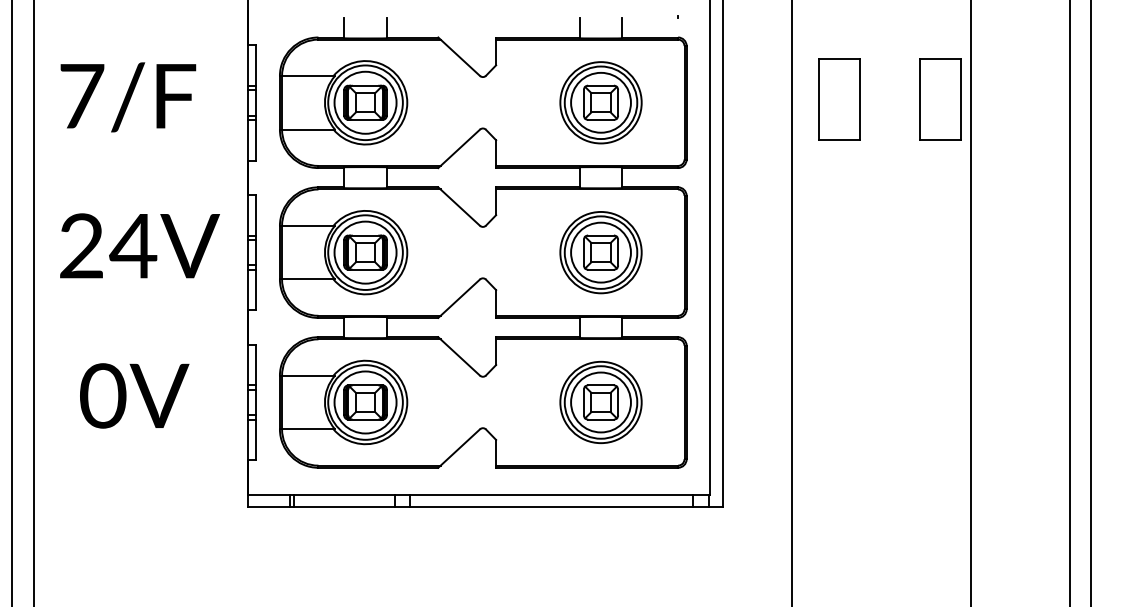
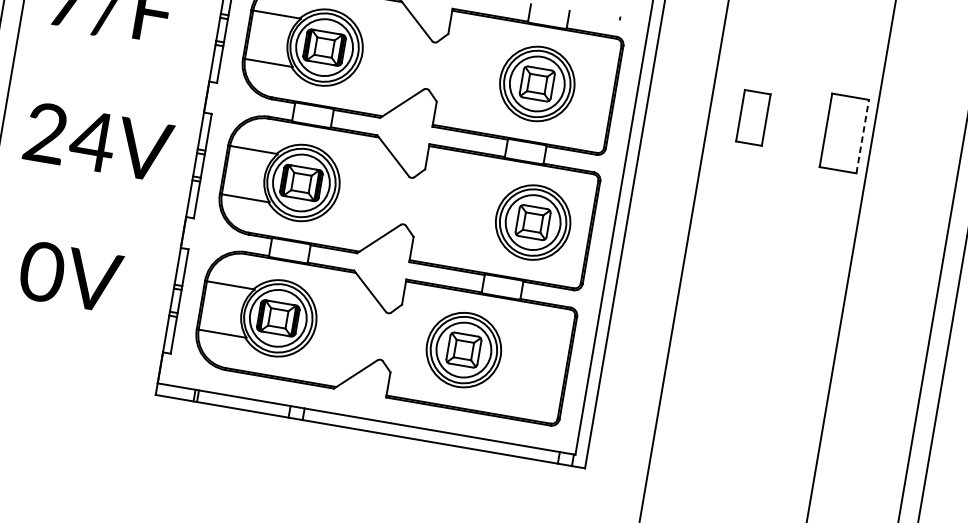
part: (839, 99) -> (753, 117), size x0.7
line: (960, 99) -> (862, 136), solid -> dashed
part: (600, 252) -> (532, 222), moved
part: (600, 401) -> (463, 349), moved

